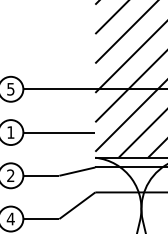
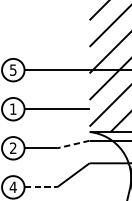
line: (76, 171) -> (72, 144), solid -> dashed
line: (41, 219) -> (40, 187), solid -> dashed

